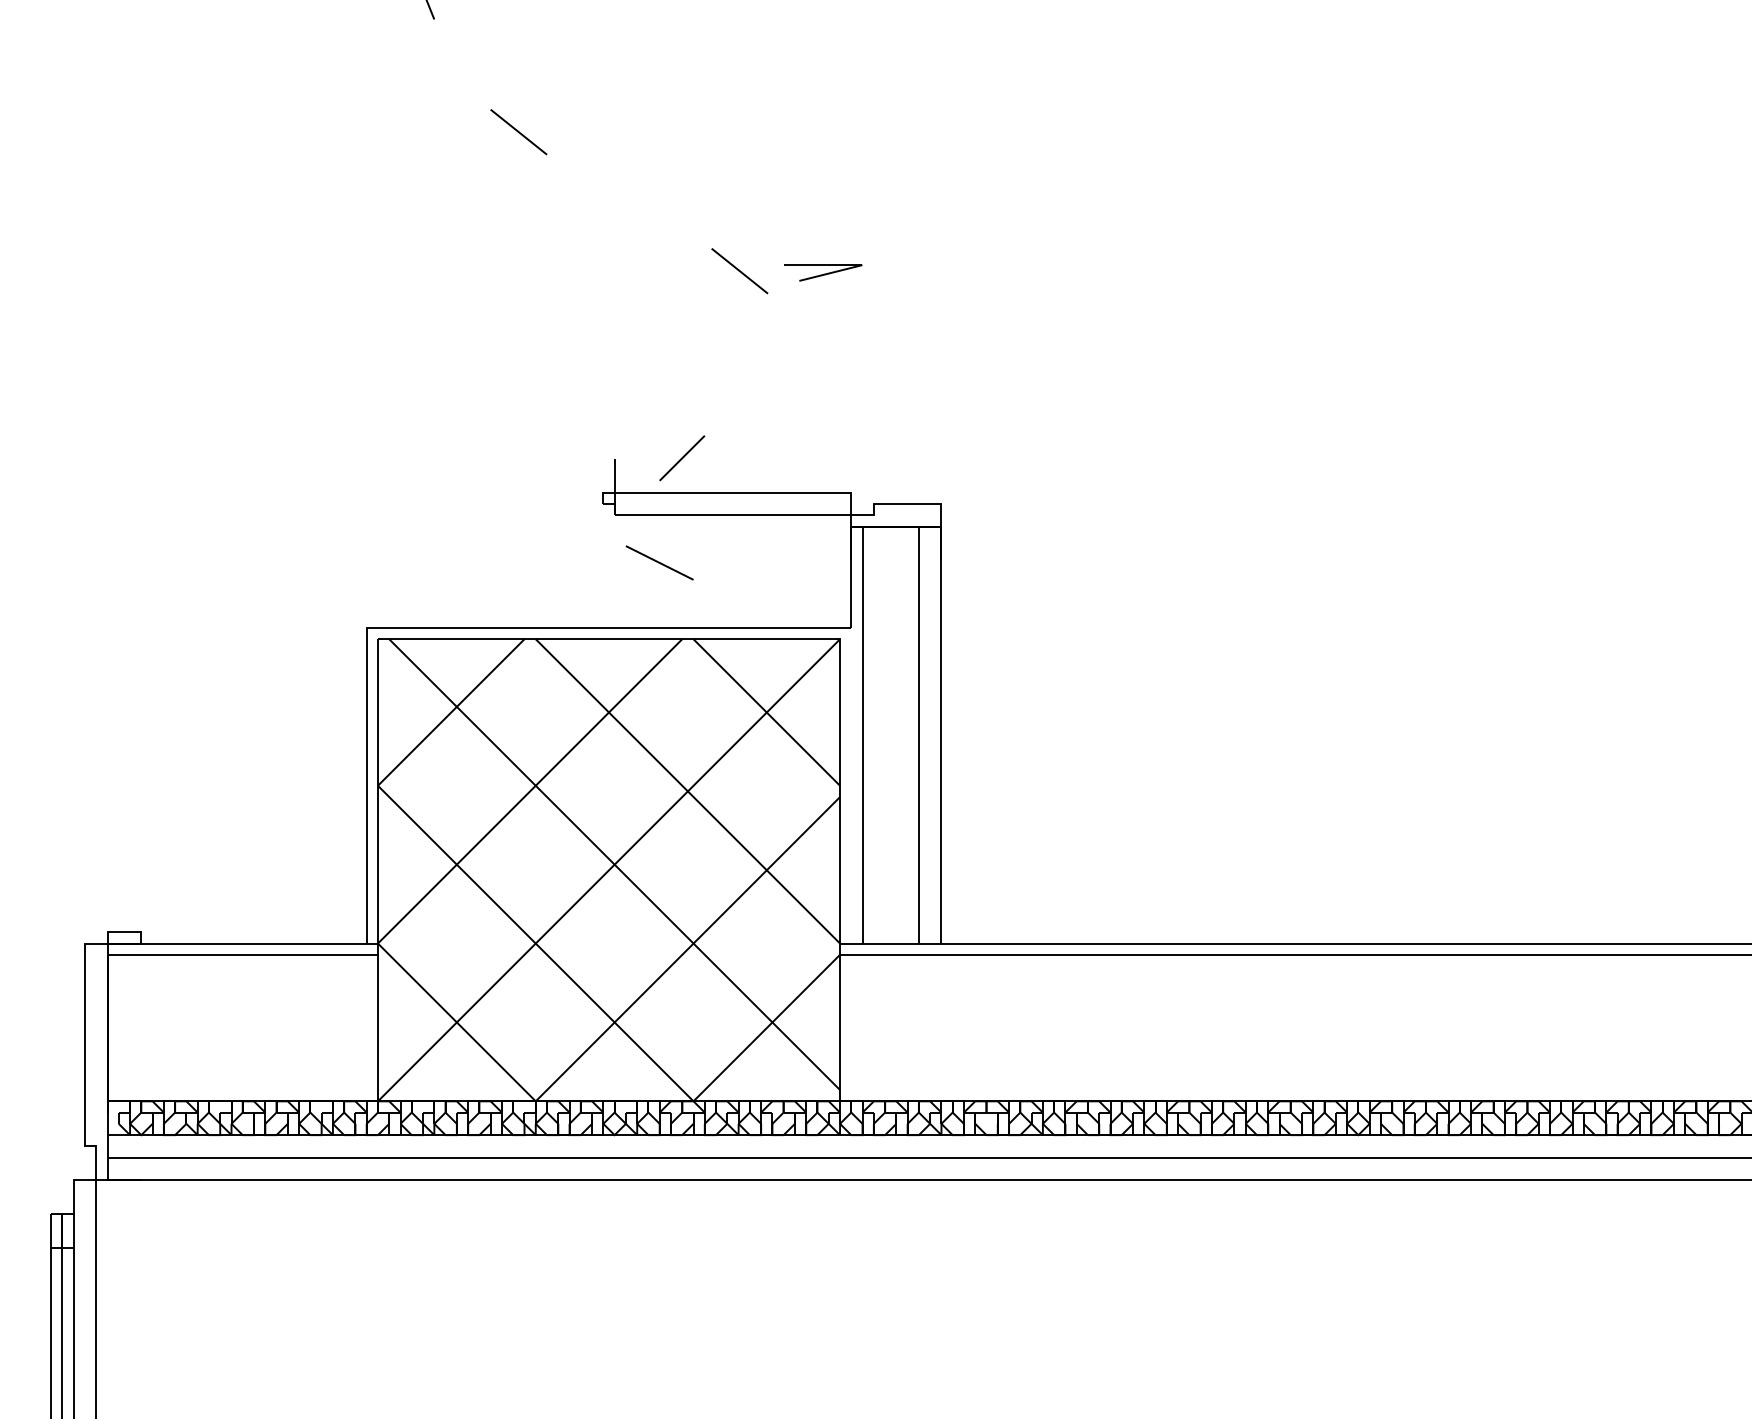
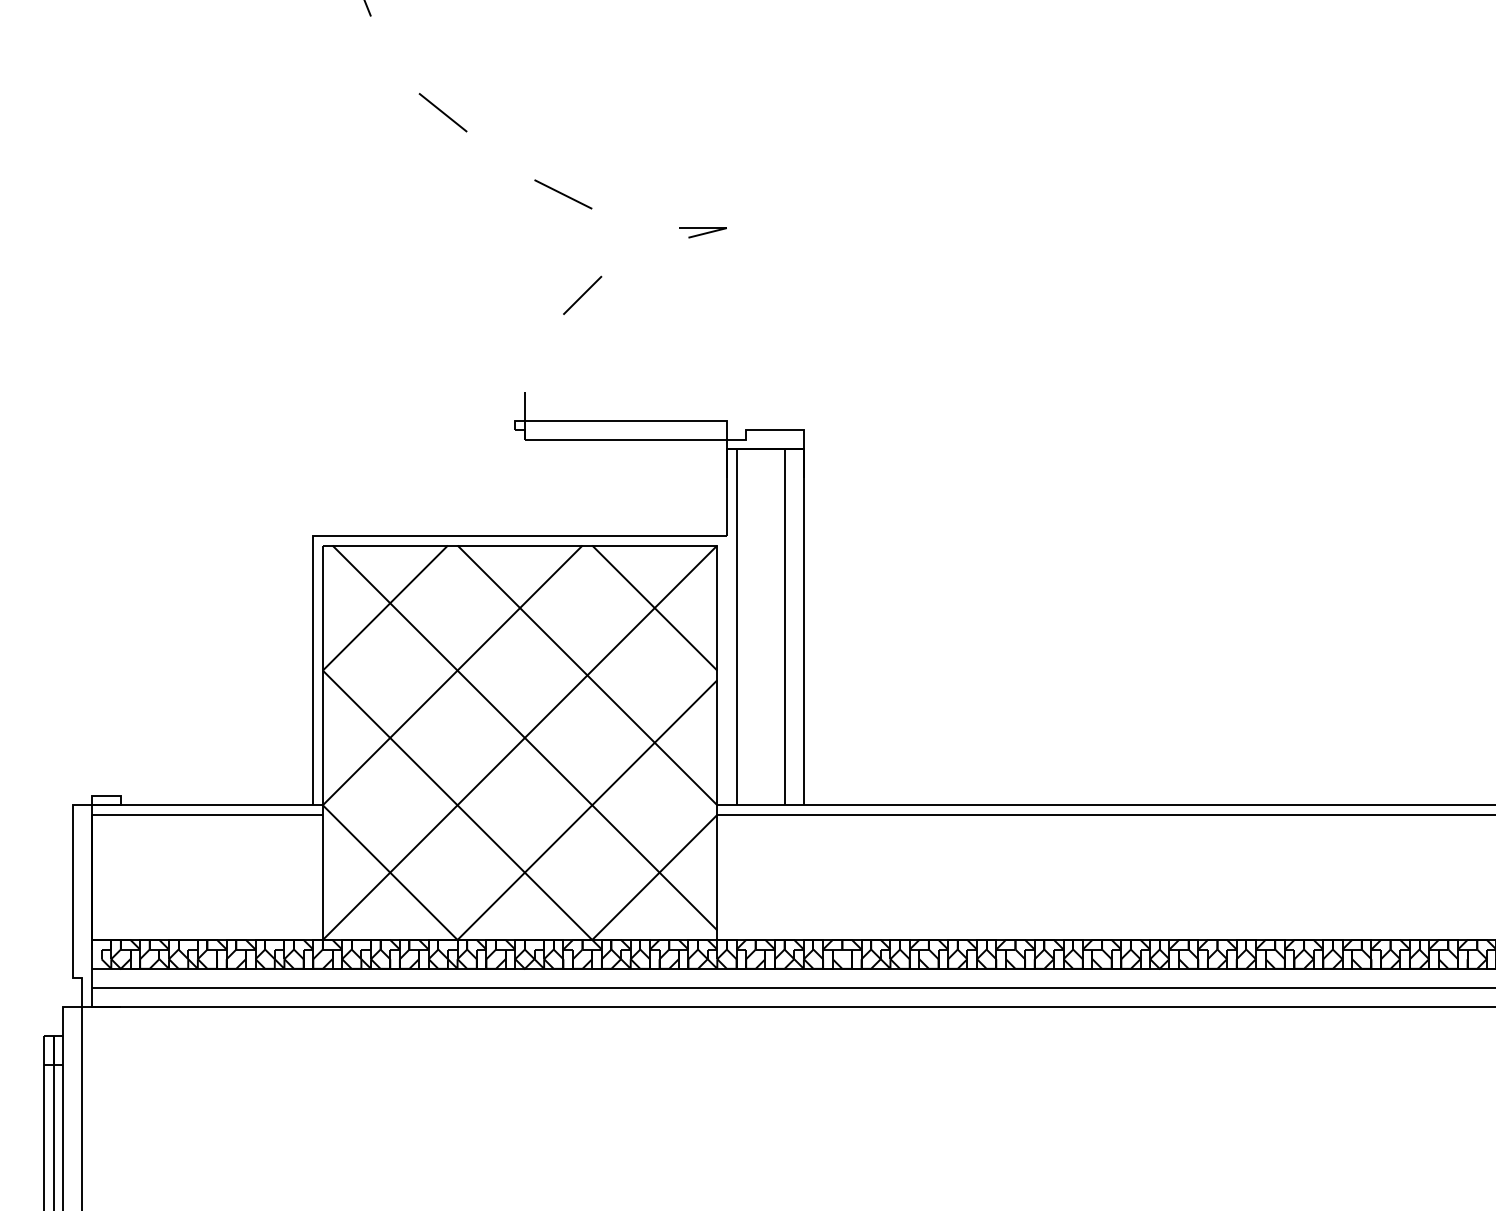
line: (739, 271) -> (631, 231), removed
part: (823, 272) -> (703, 232), size x0.71
line: (682, 458) -> (582, 295), moved
line: (659, 562) -> (563, 194), moved

